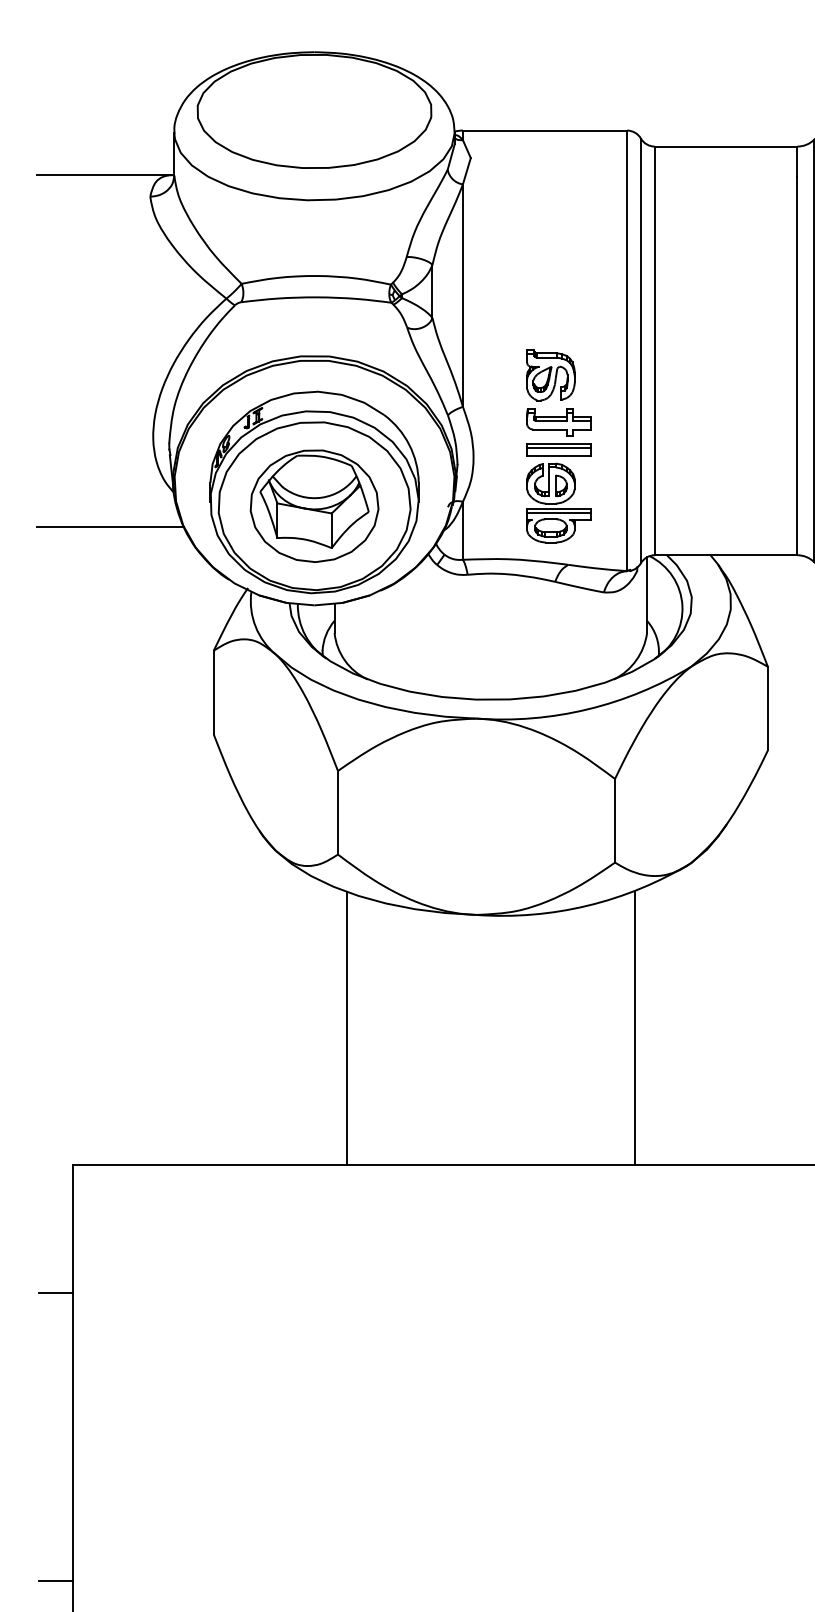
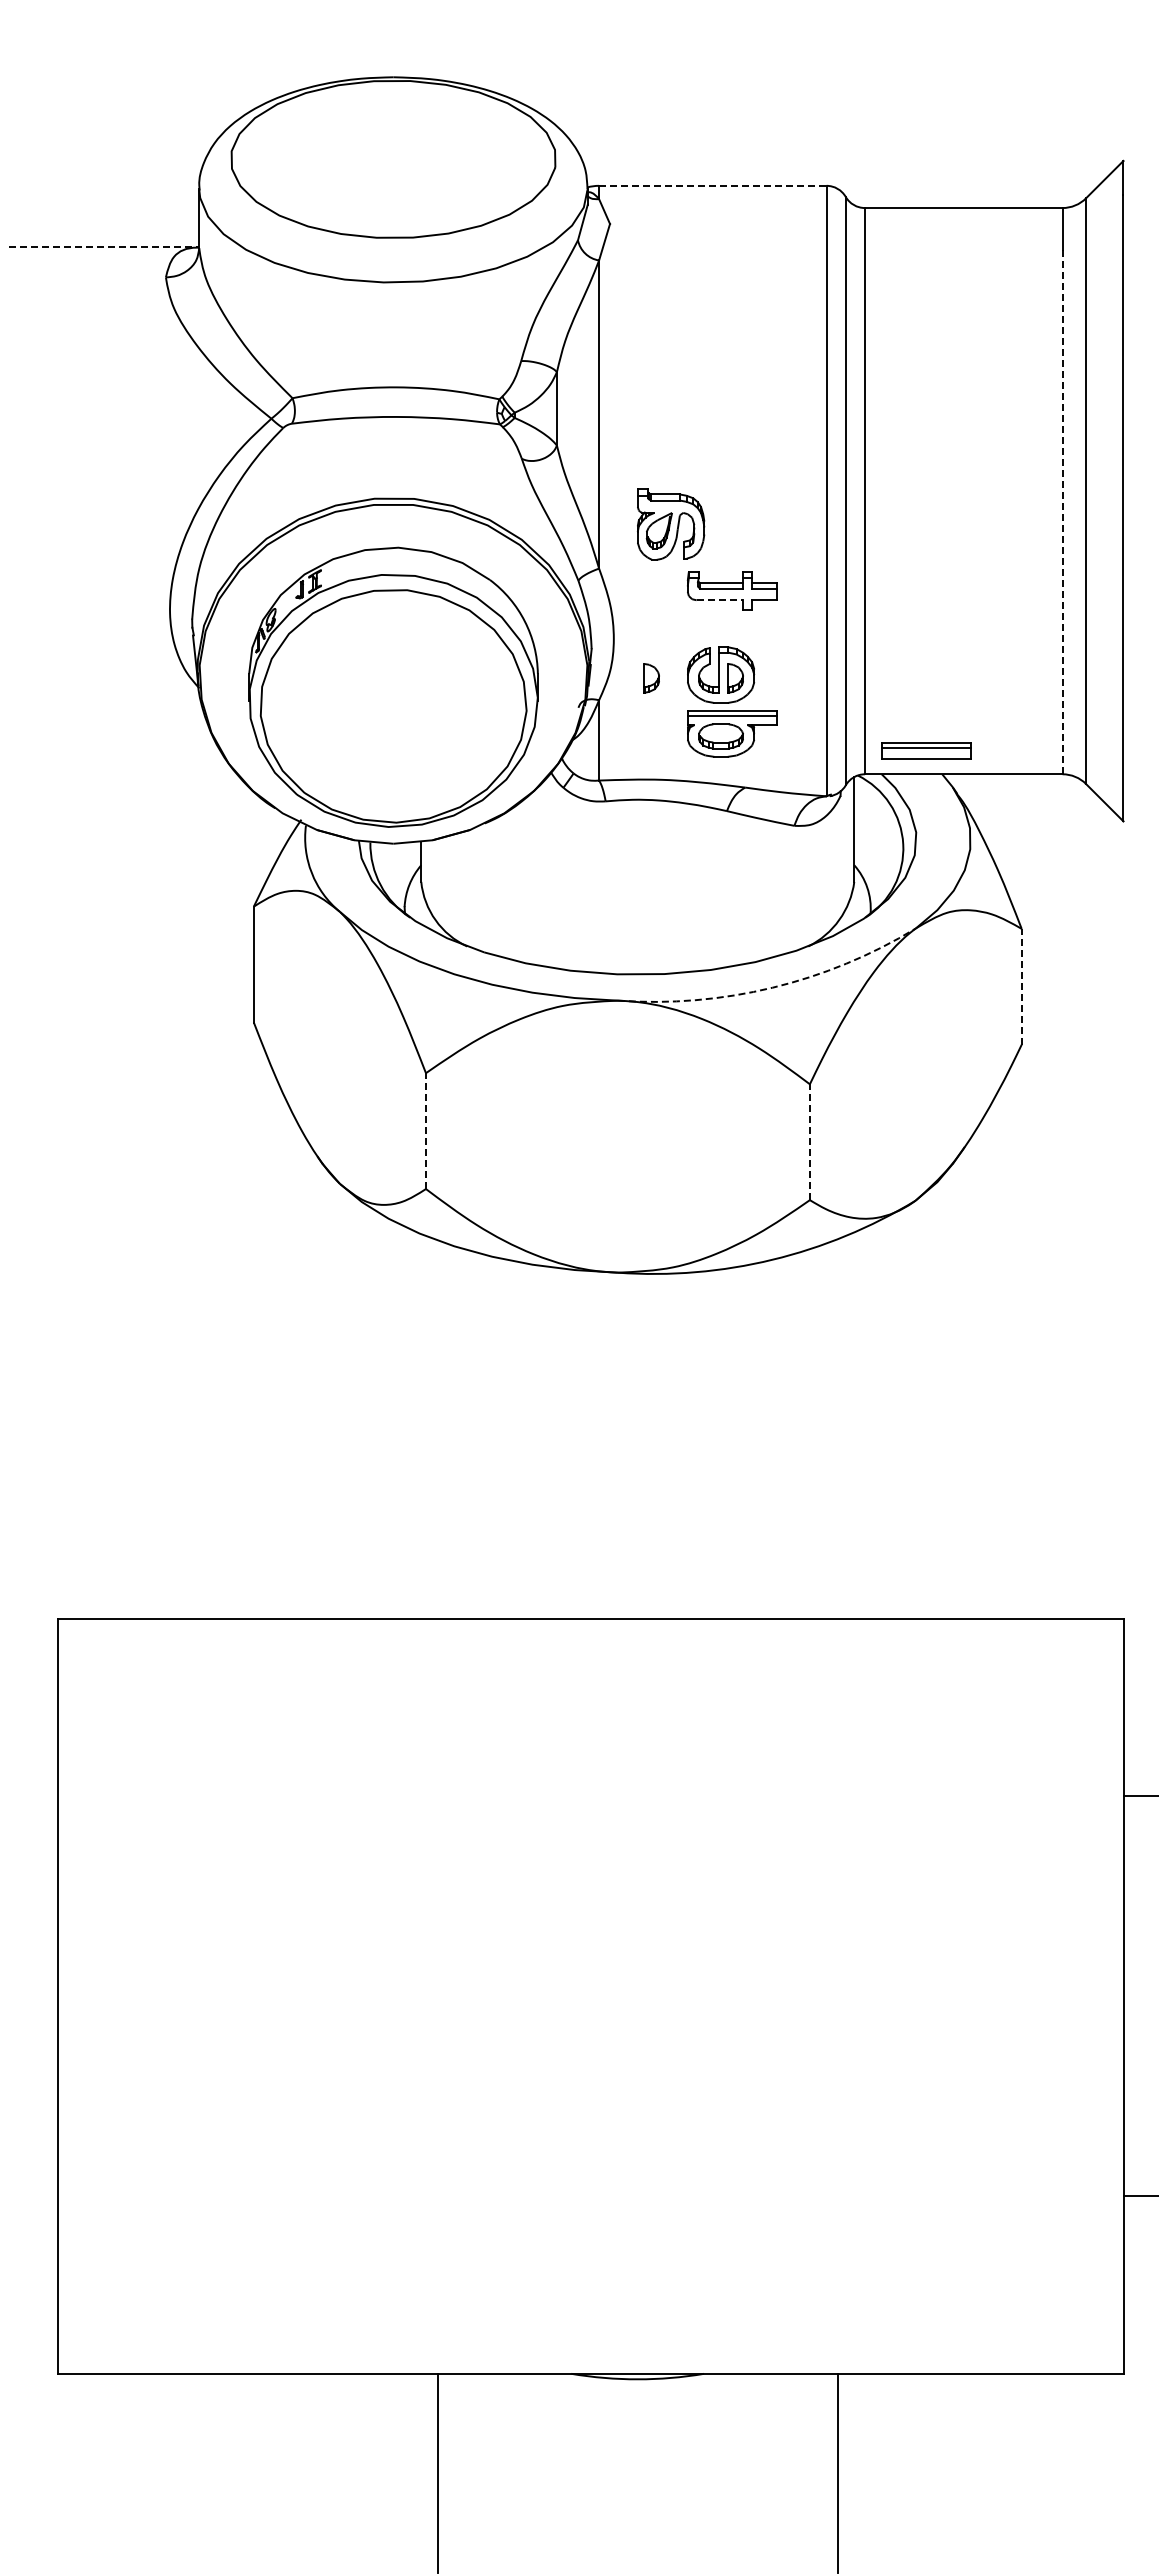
line: (544, 130) -> (712, 185), solid -> dashed
line: (105, 174) -> (104, 246), solid -> dashed
line: (797, 366) -> (1062, 512), solid -> dashed
part: (551, 374) -> (671, 524), moved
line: (550, 429) -> (720, 600), solid -> dashed
part: (559, 450) -> (926, 750), moved
part: (500, 486) -> (651, 678), added
part: (314, 506) -> (393, 706), removed
line: (110, 527) -> (110, 735), removed
line: (767, 708) -> (1021, 986), solid -> dashed
arc: (588, 709) -> (772, 987), solid -> dashed
line: (337, 813) -> (425, 1131), solid -> dashed
line: (614, 820) -> (809, 1142), solid -> dashed
line: (346, 1028) -> (437, 1429), removed
line: (634, 1028) -> (837, 1429), removed
line: (55, 1292) -> (34, 1796), removed
line: (55, 1581) -> (34, 2196), removed

